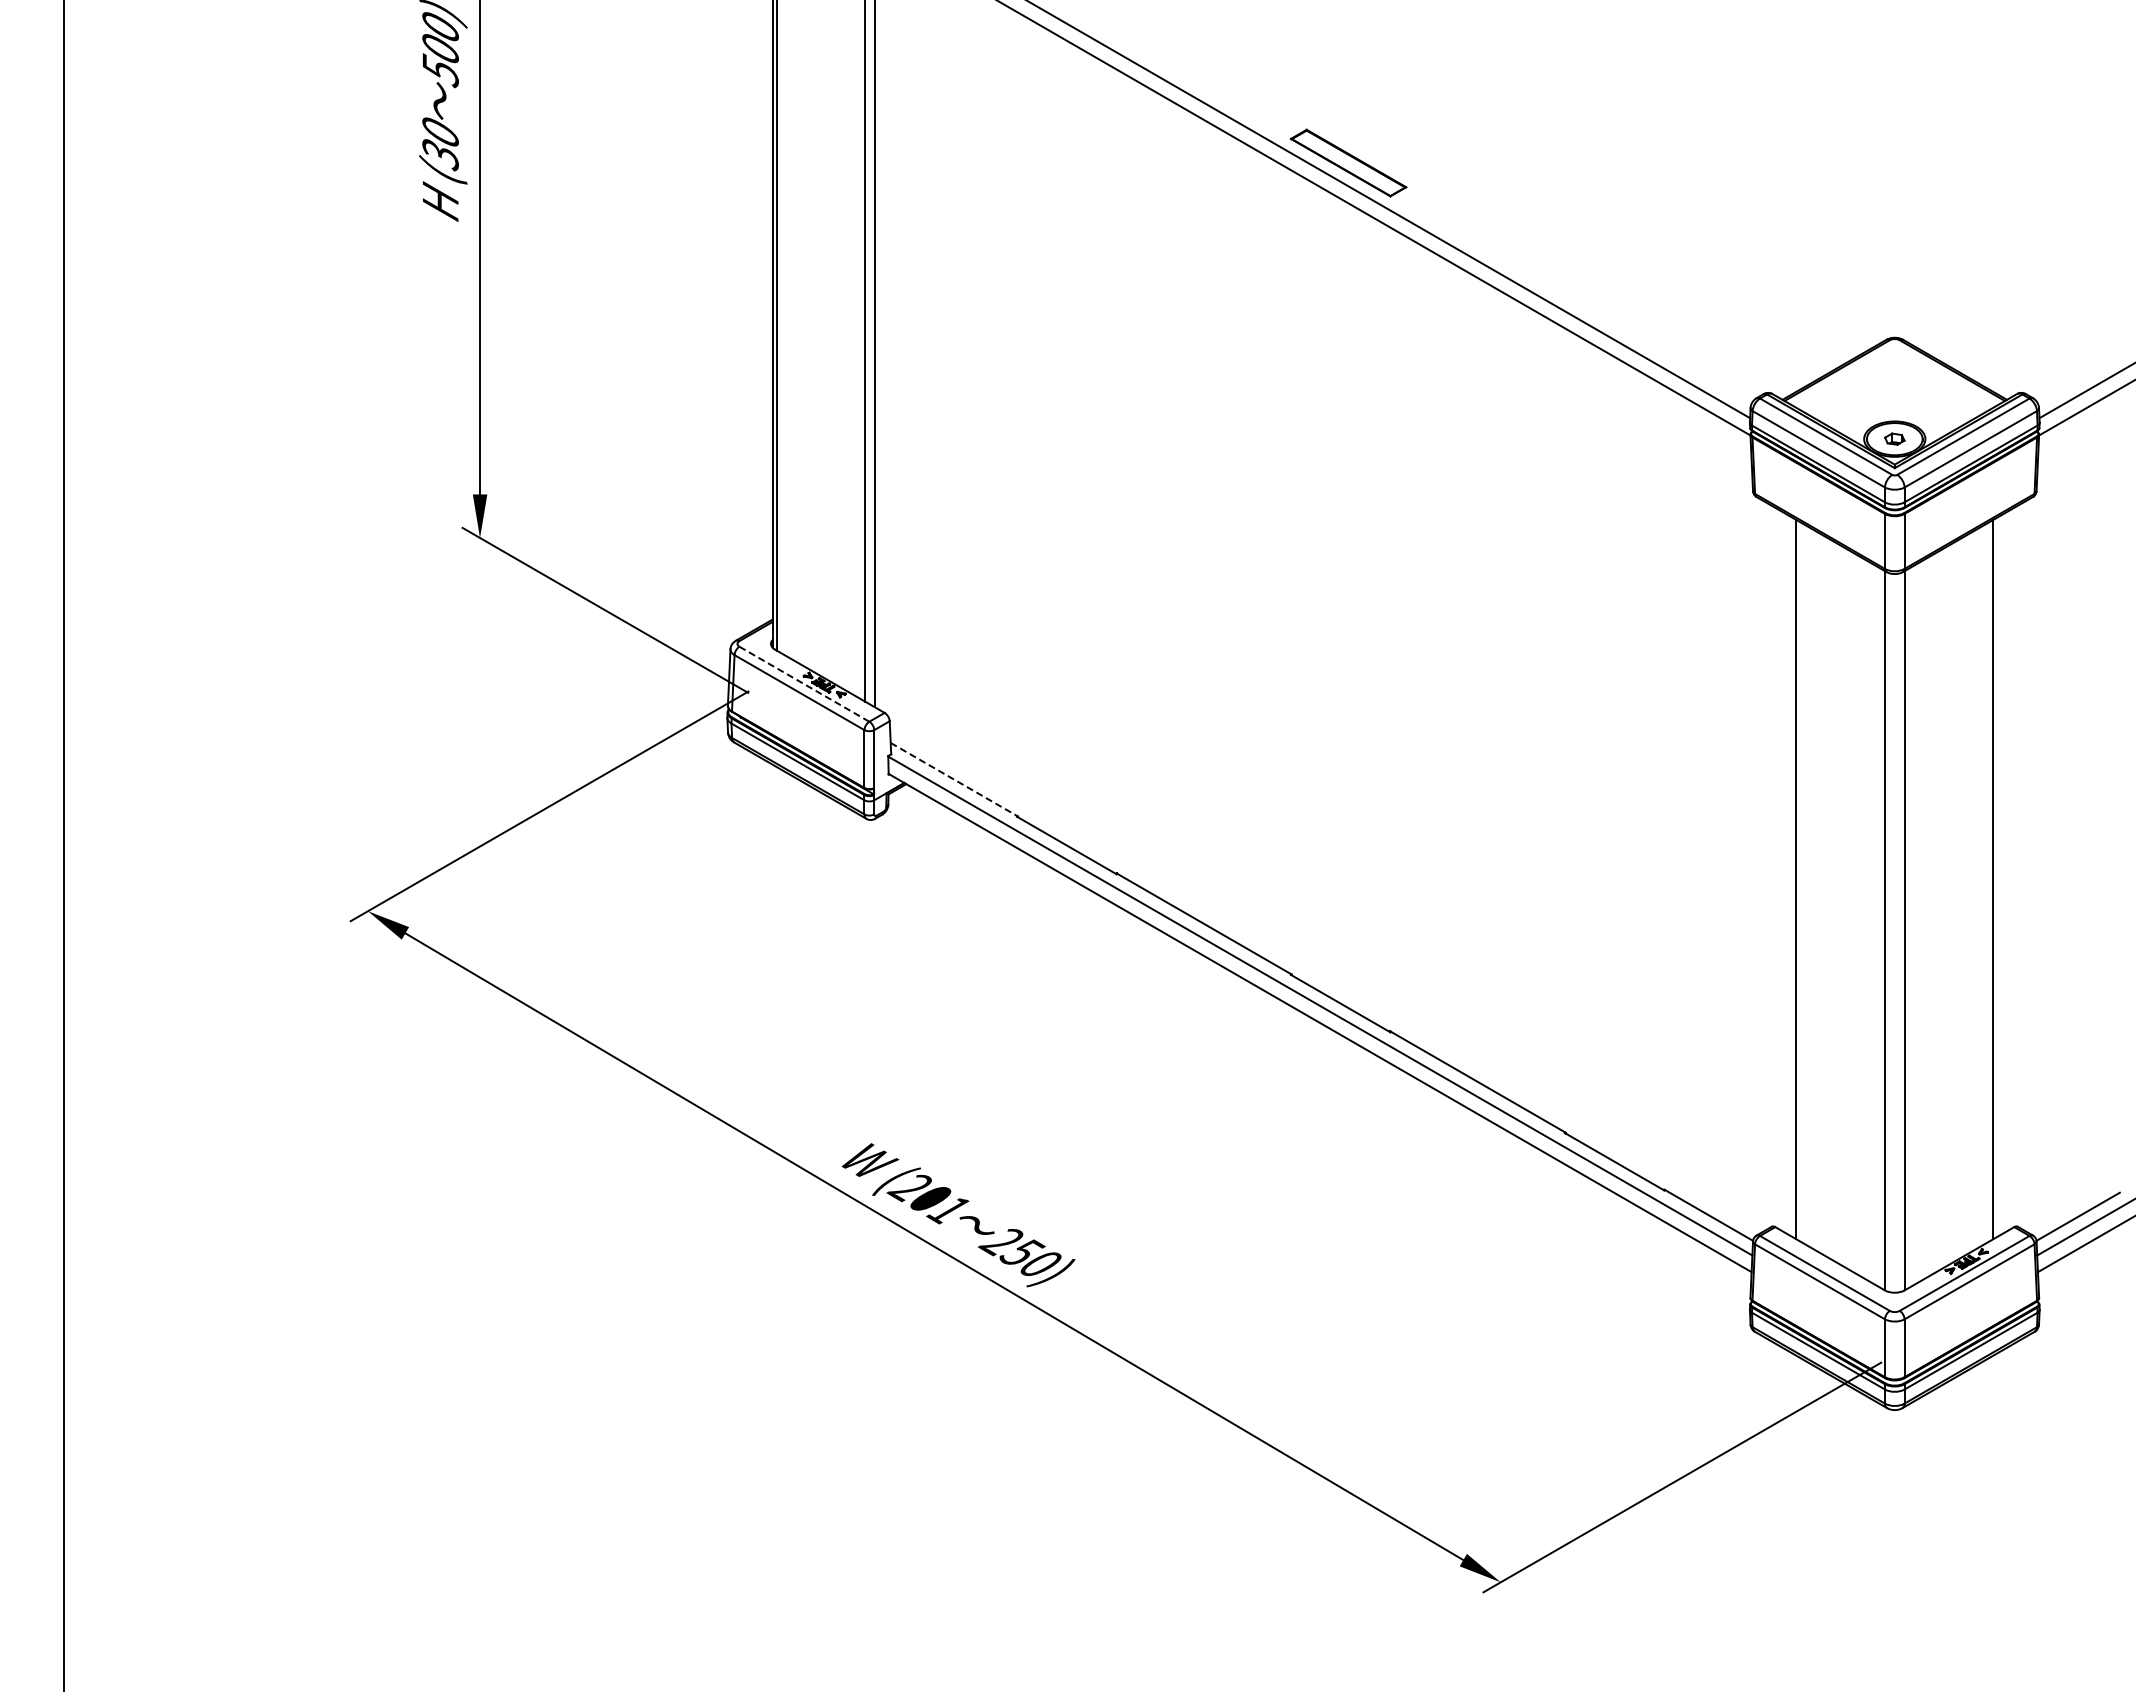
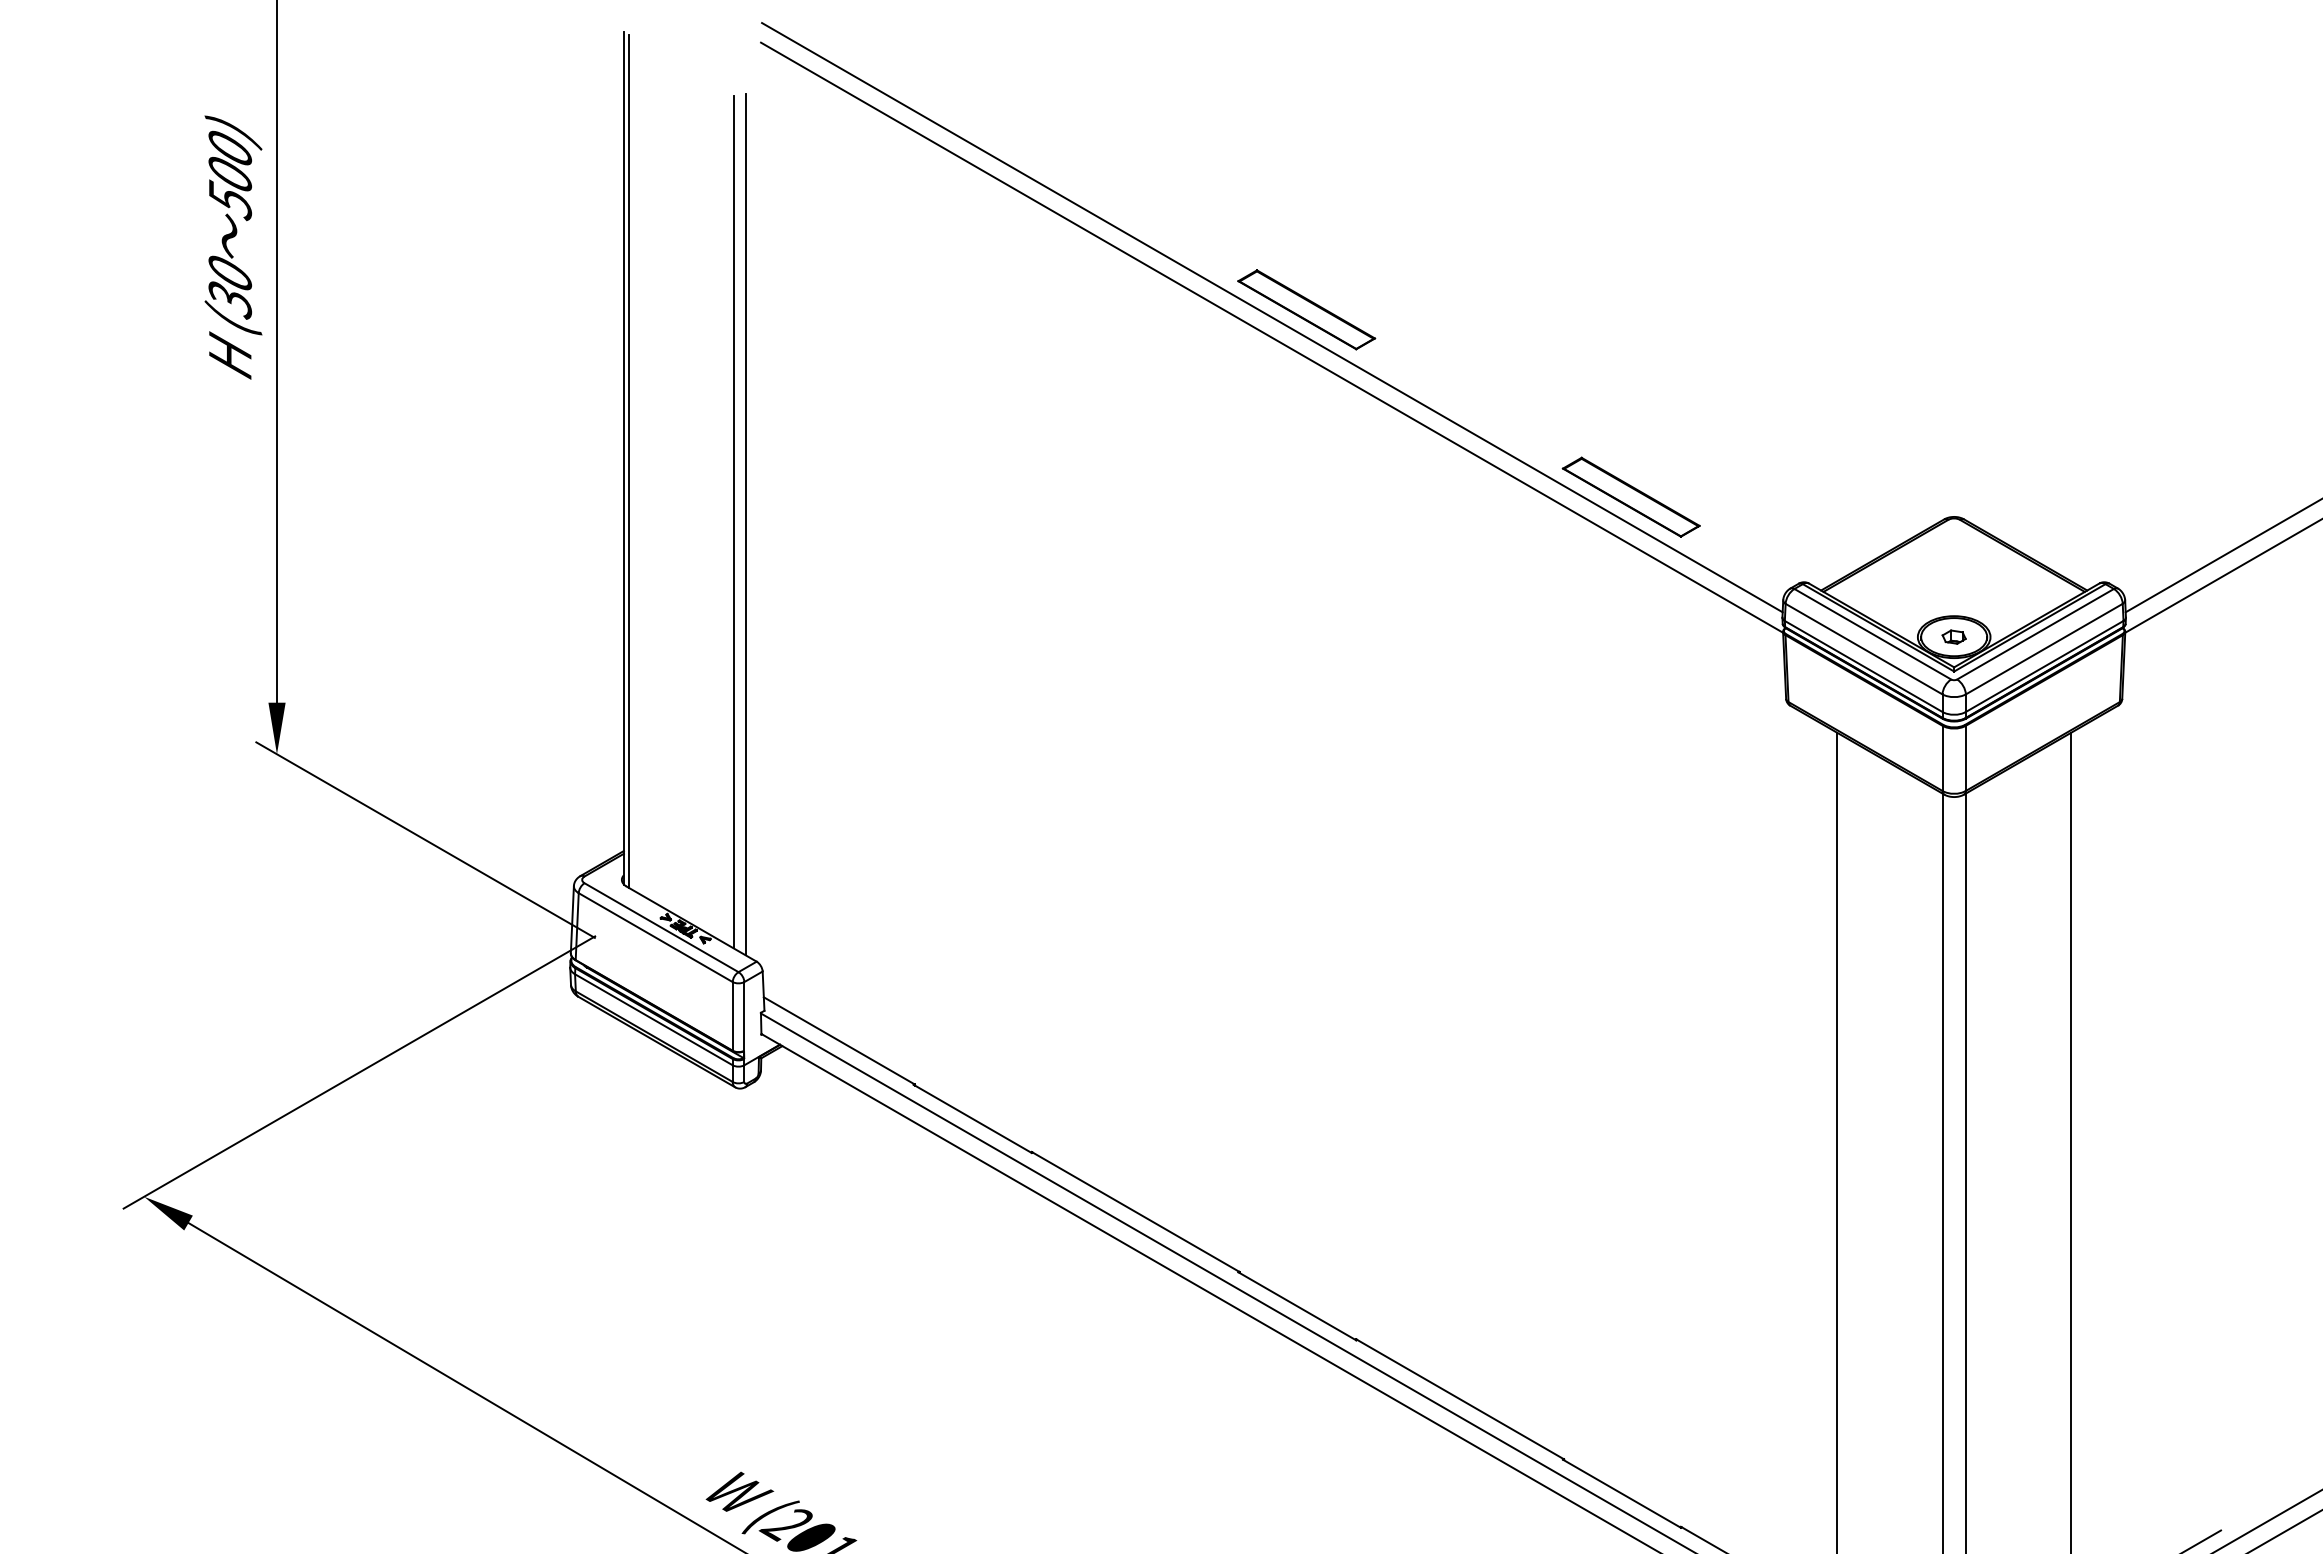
part: (1622, 320) -> (1631, 496), added
line: (804, 684) -> (661, 927), dashed -> solid
line: (954, 779) -> (839, 1040), dashed -> solid

